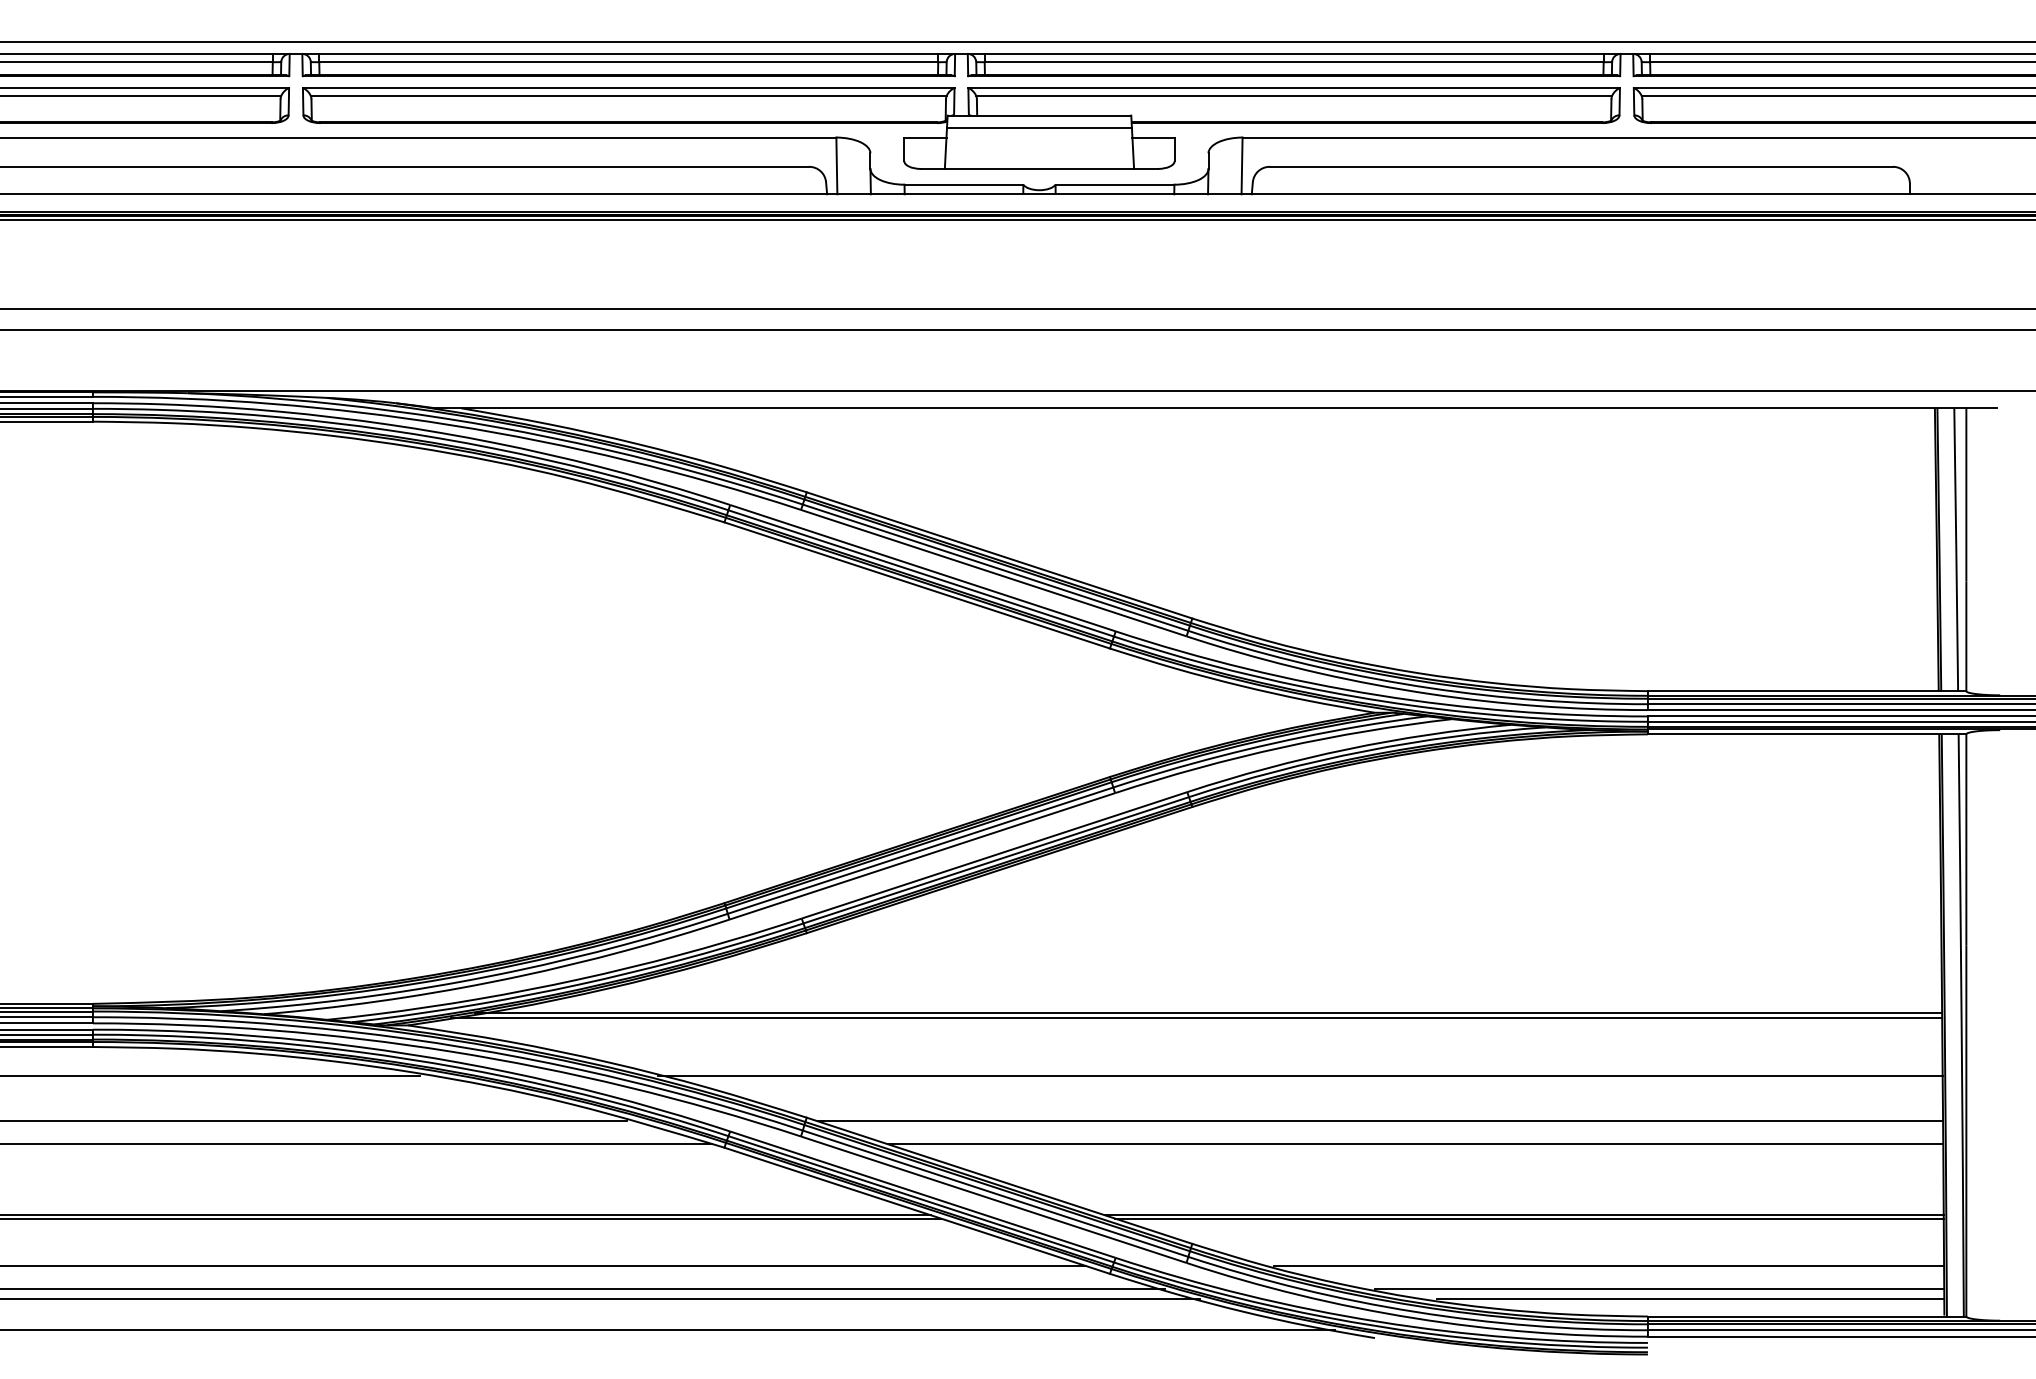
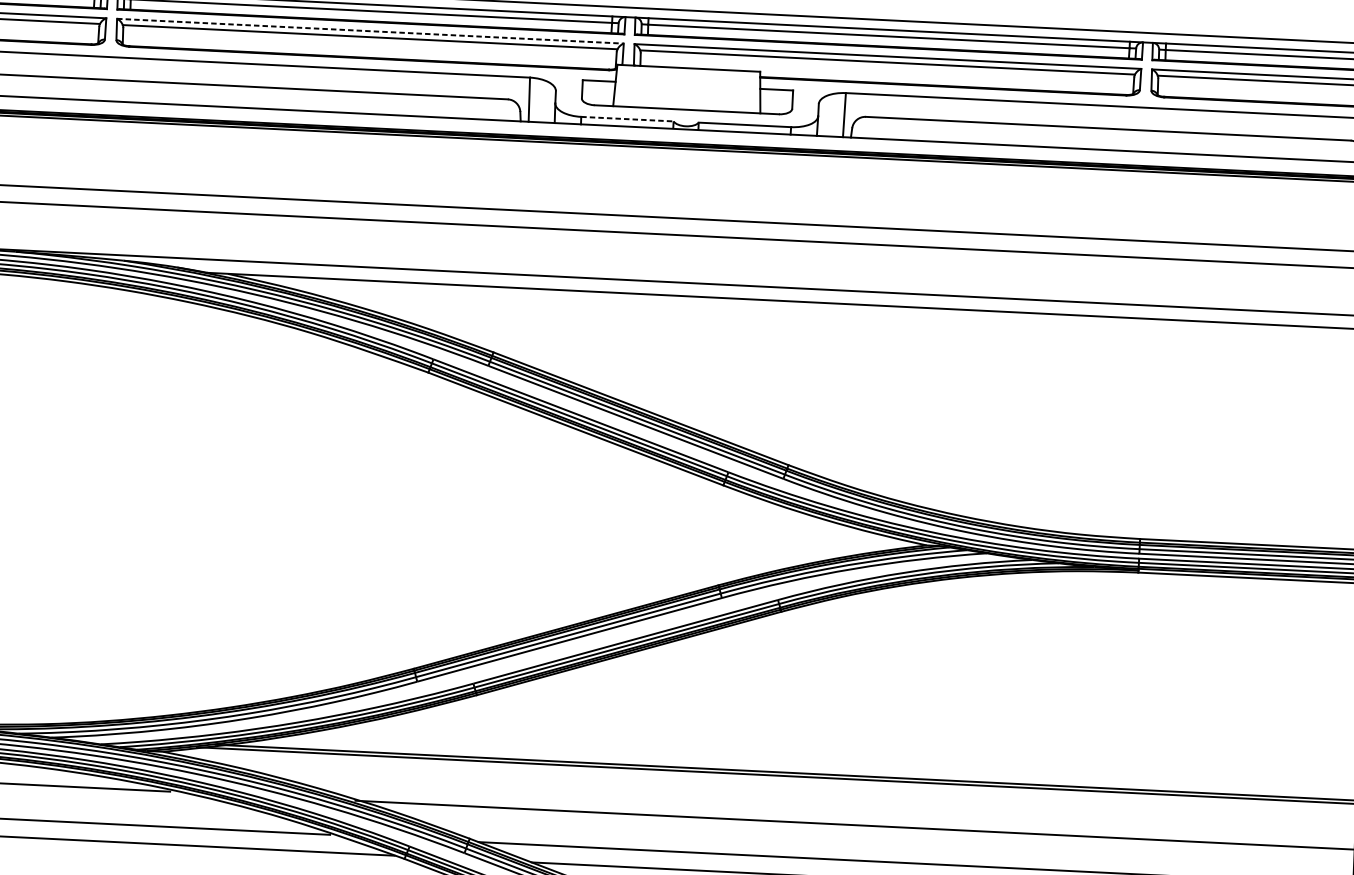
line: (628, 88) -> (370, 31), solid -> dashed
line: (1039, 127) -> (688, 77), removed
line: (964, 184) -> (627, 119), solid -> dashed

